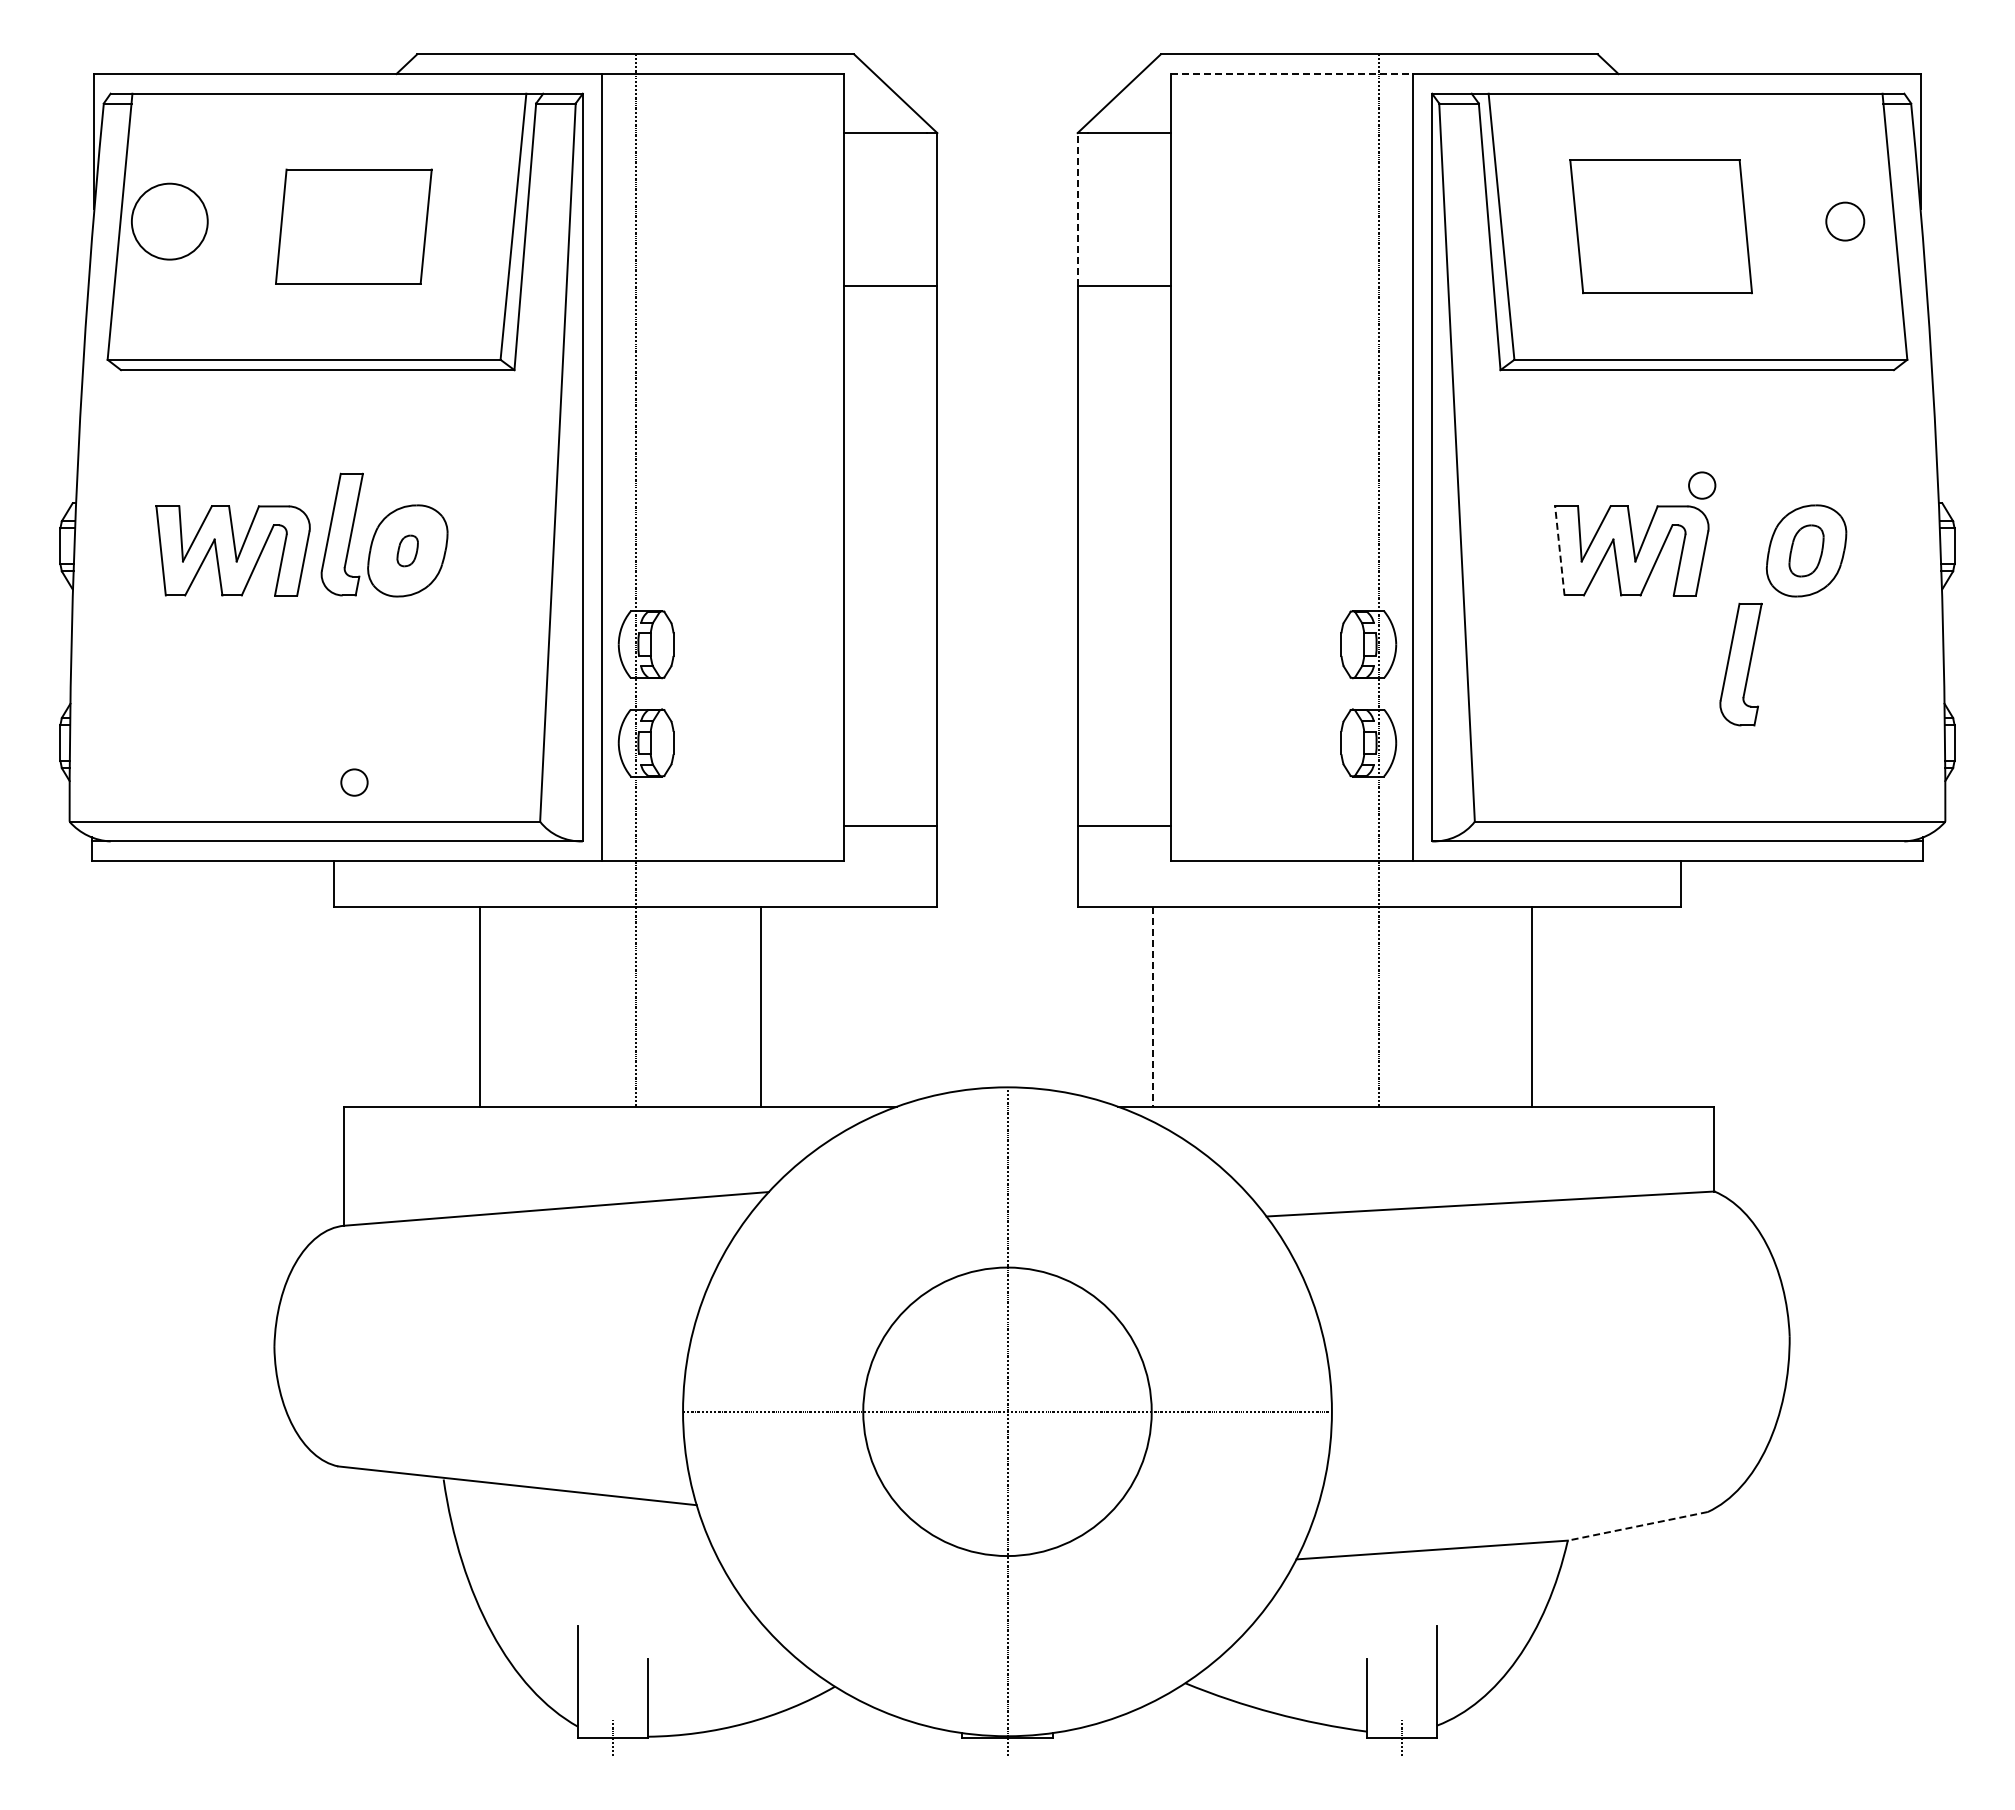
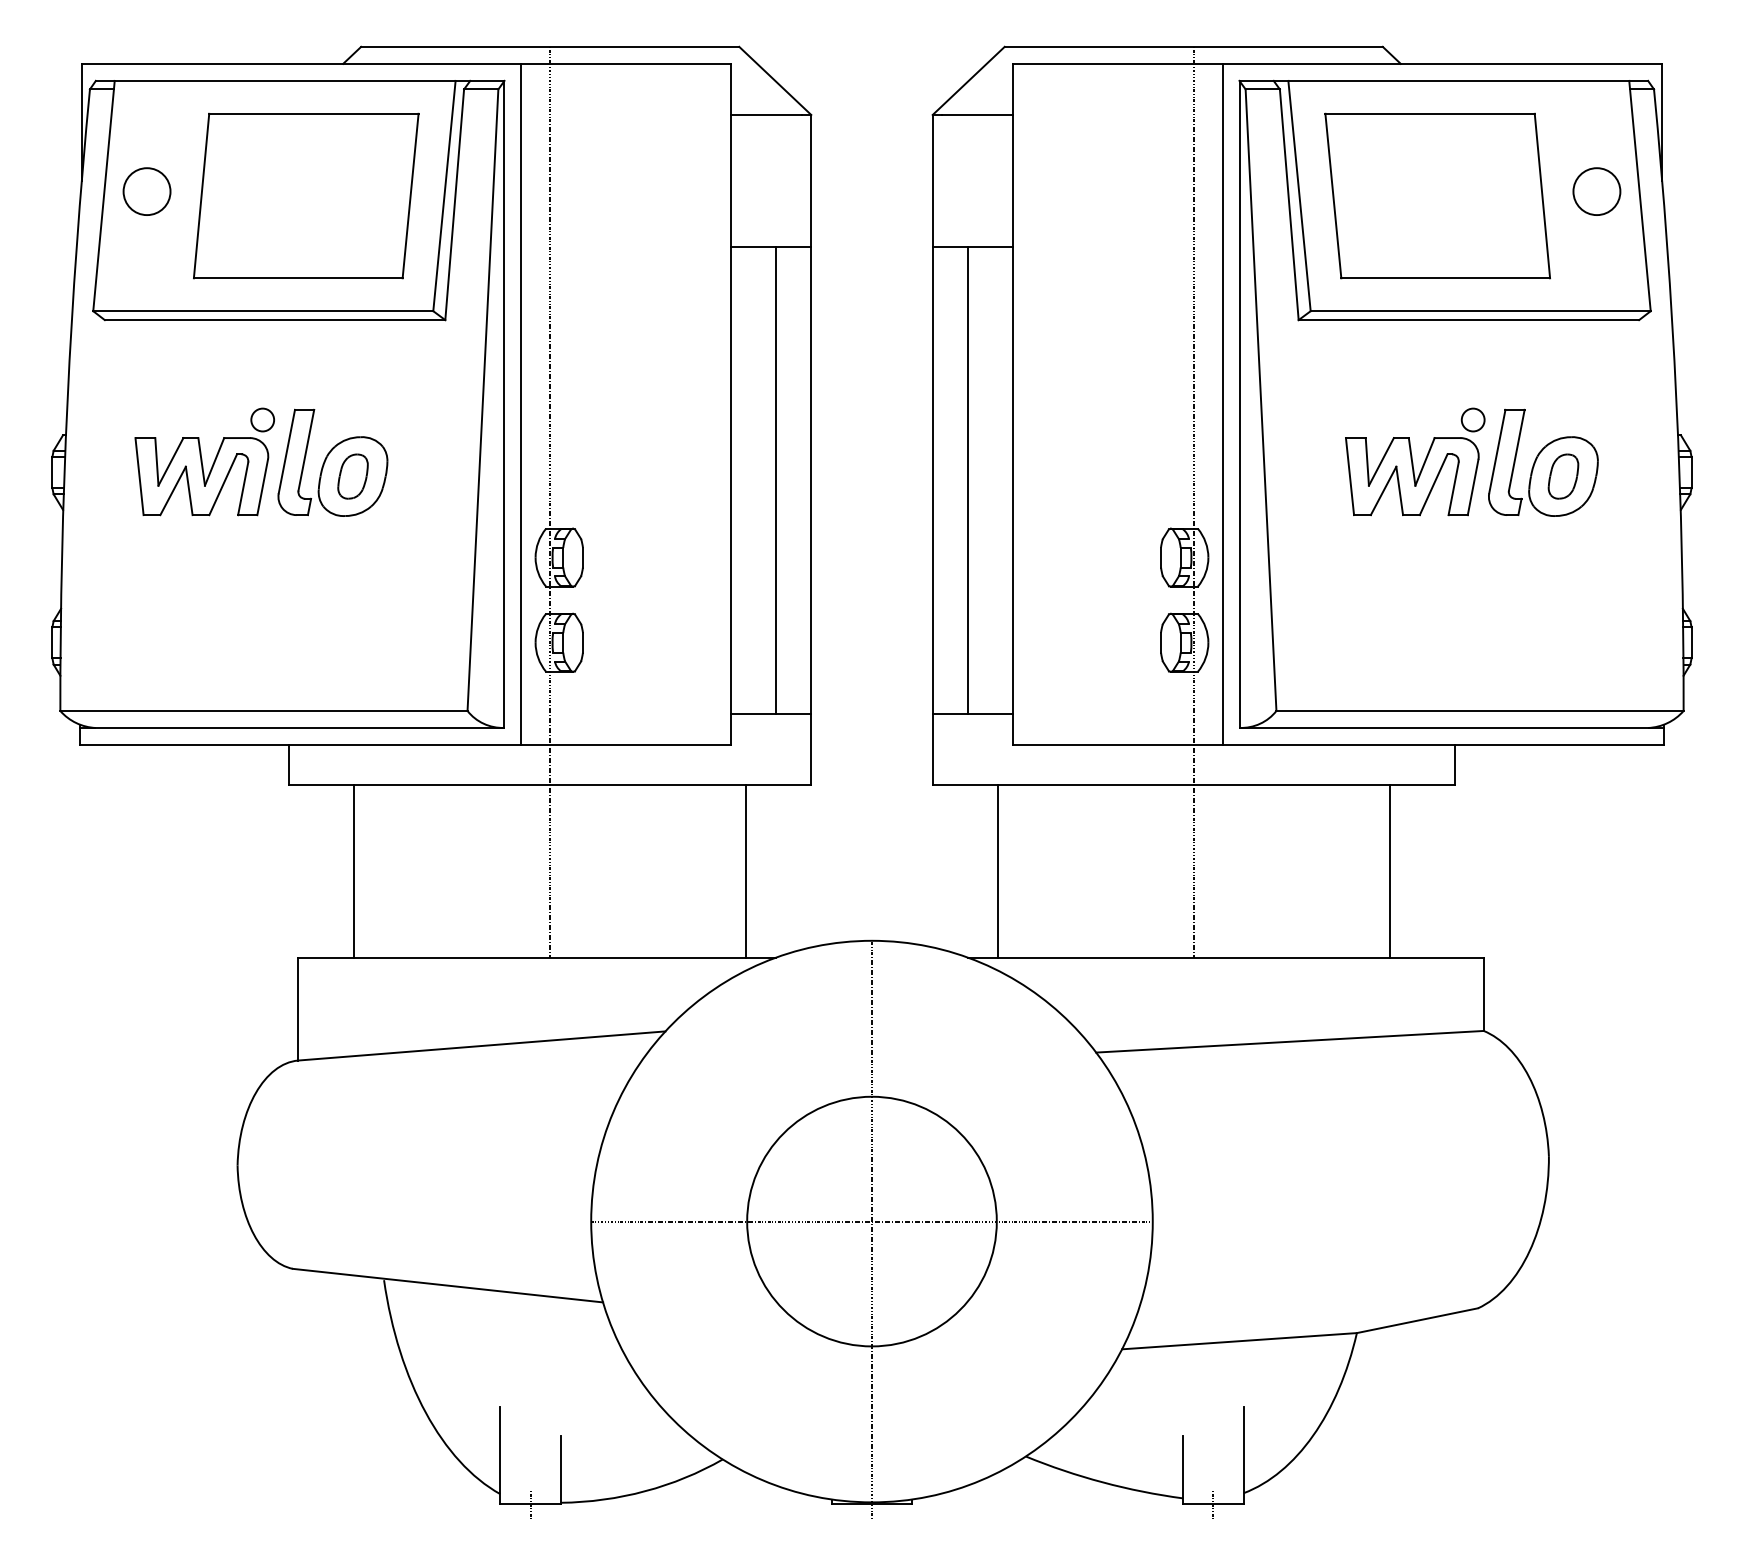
line: (1291, 74) -> (1117, 64), dashed -> solid
line: (1077, 208) -> (932, 180), dashed -> solid
circle: (169, 221) -> (146, 191), size x0.71
circle: (1845, 221) -> (1597, 191), size x1.43
part: (353, 226) -> (306, 195), size x1.67
part: (1660, 226) -> (1437, 195), size x1.43
part: (407, 550) -> (352, 476), size x1.67
line: (1559, 550) -> (1349, 476), dashed -> solid
line: (896, 555) -> (775, 480), added
line: (1118, 555) -> (968, 480), added
part: (1740, 664) -> (1506, 462), moved
circle: (354, 782) -> (262, 419), moved
line: (480, 1006) -> (354, 870), moved
line: (760, 1006) -> (745, 870), moved
line: (1531, 1006) -> (1389, 870), moved
line: (1153, 1007) -> (998, 871), dashed -> solid
line: (1637, 1526) -> (1417, 1320), dashed -> solid

